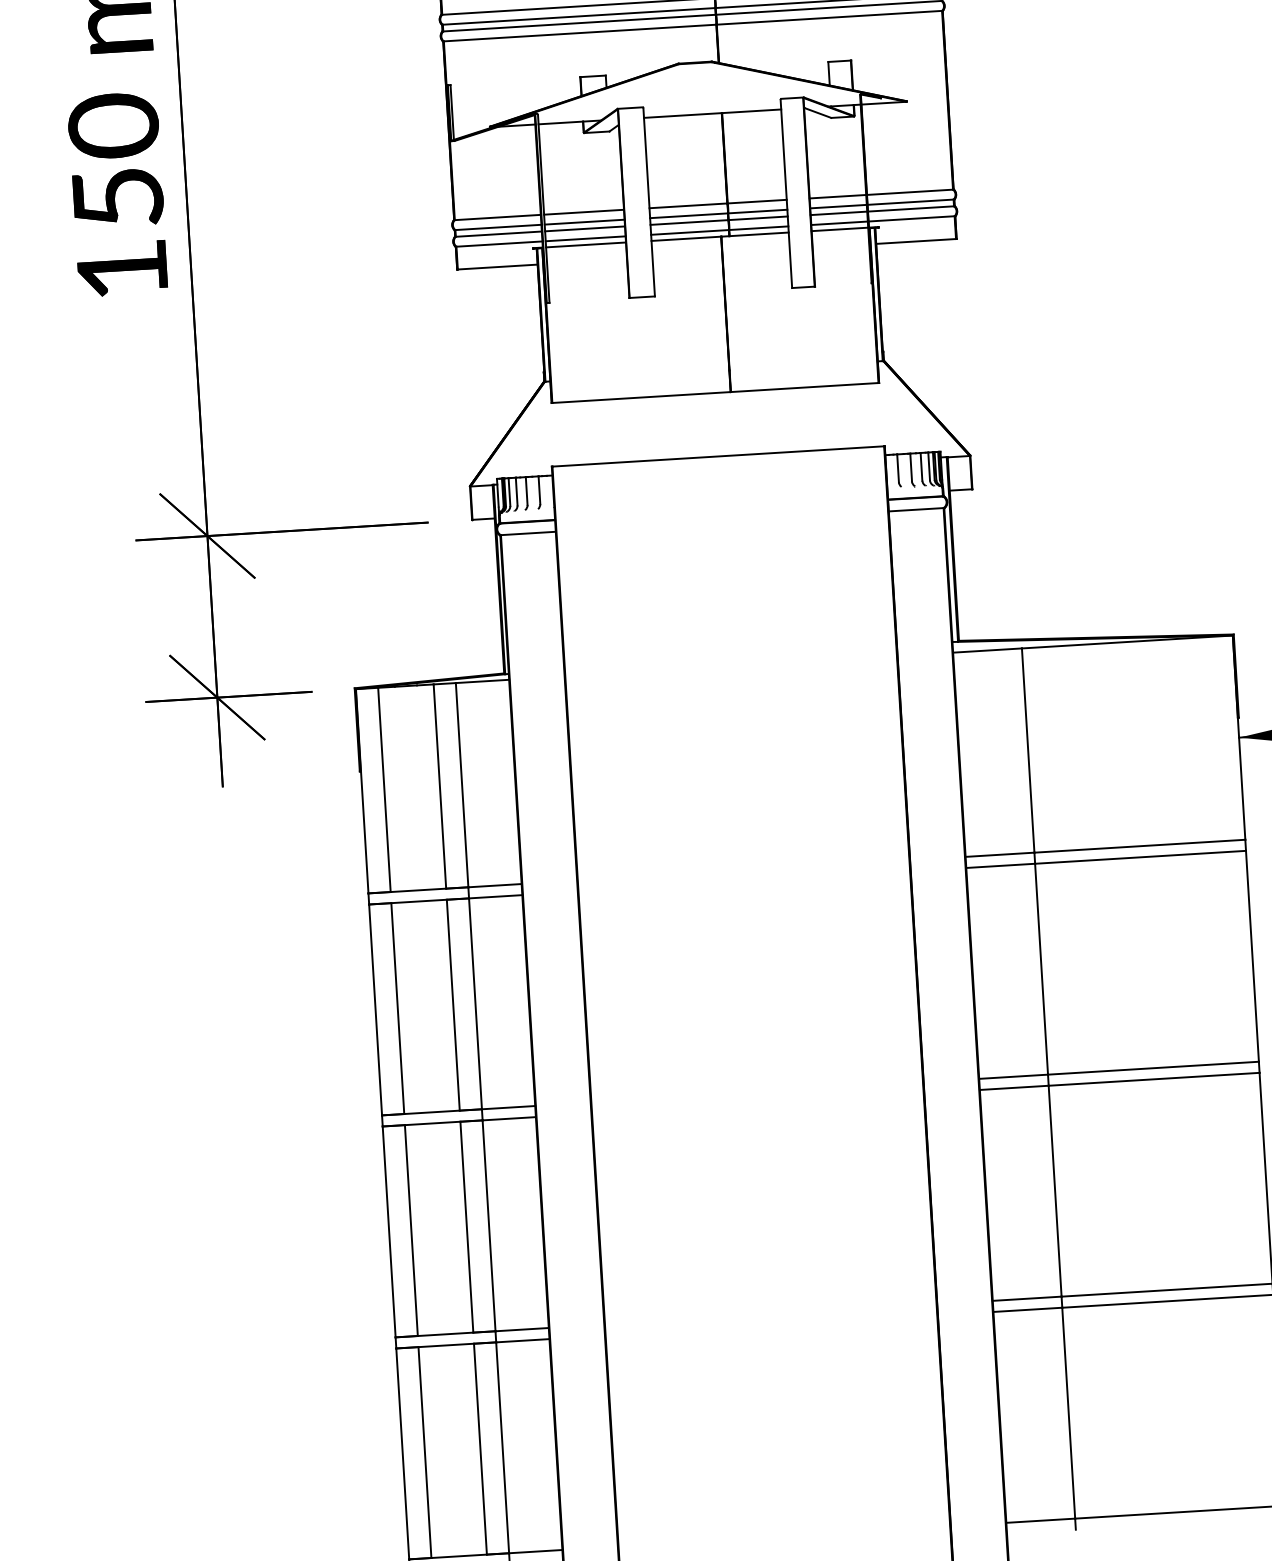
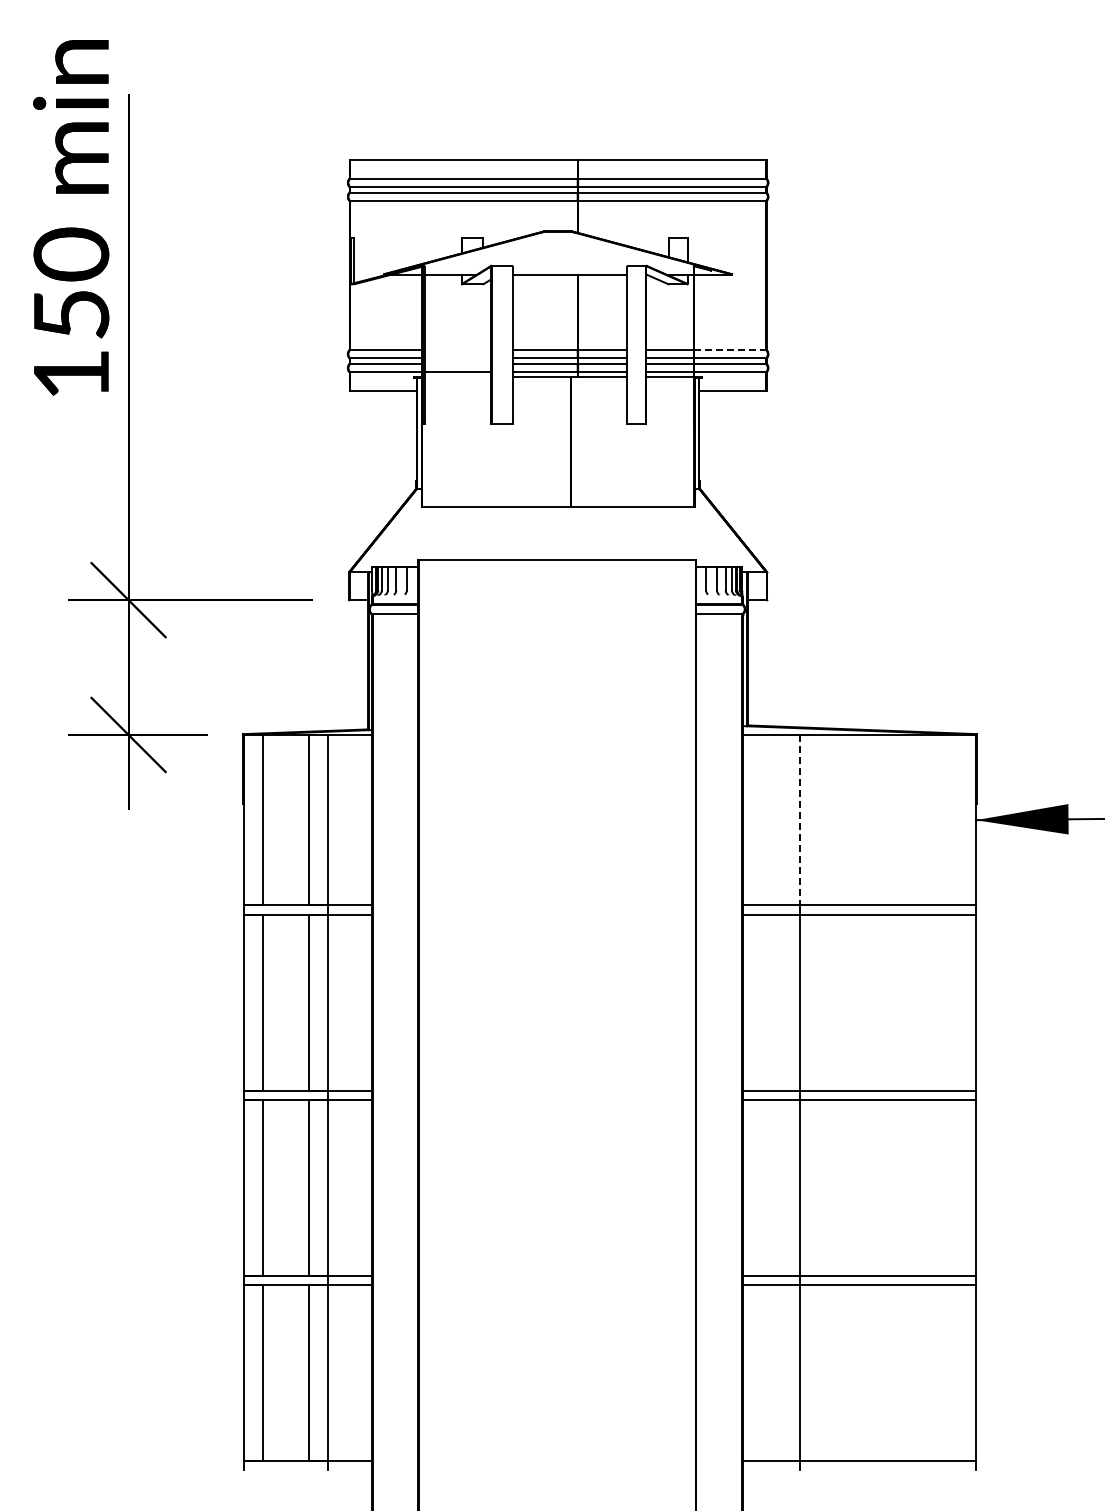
line: (910, 192) -> (730, 350), solid -> dashed
line: (583, 212) -> (457, 350), removed
line: (583, 222) -> (457, 358), removed
line: (584, 228) -> (457, 363), removed
line: (585, 245) -> (457, 377), removed
line: (1027, 750) -> (799, 820), solid -> dashed

